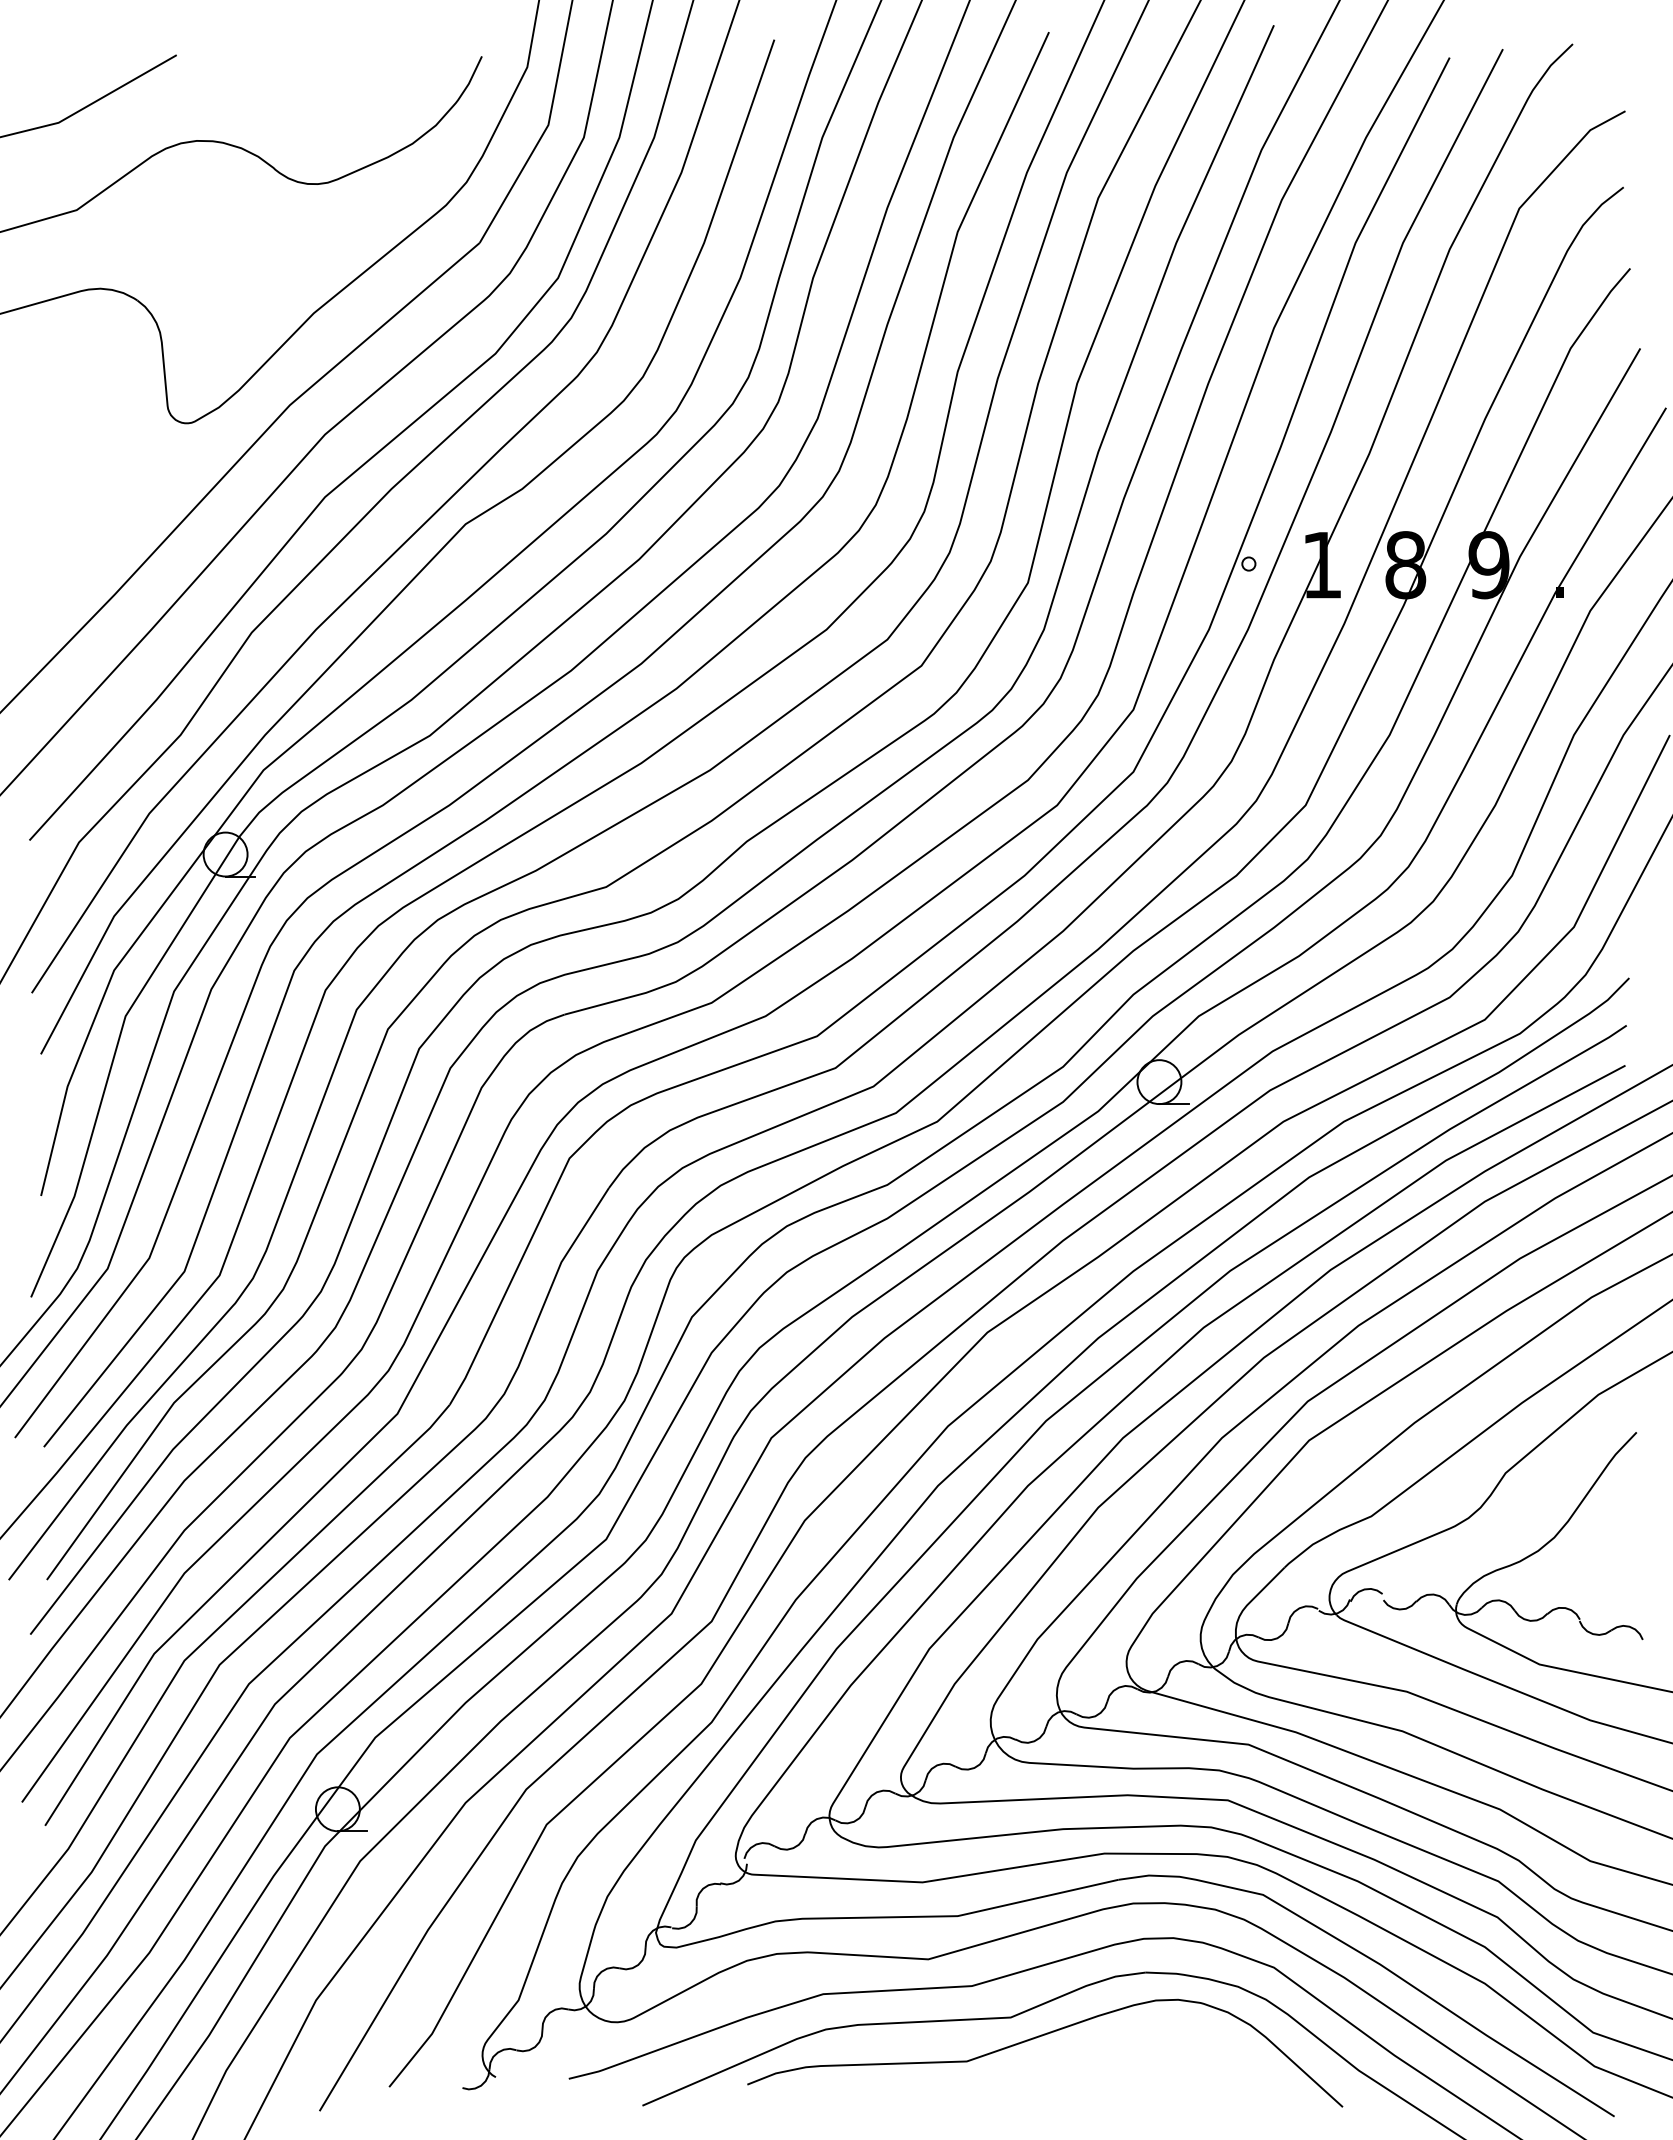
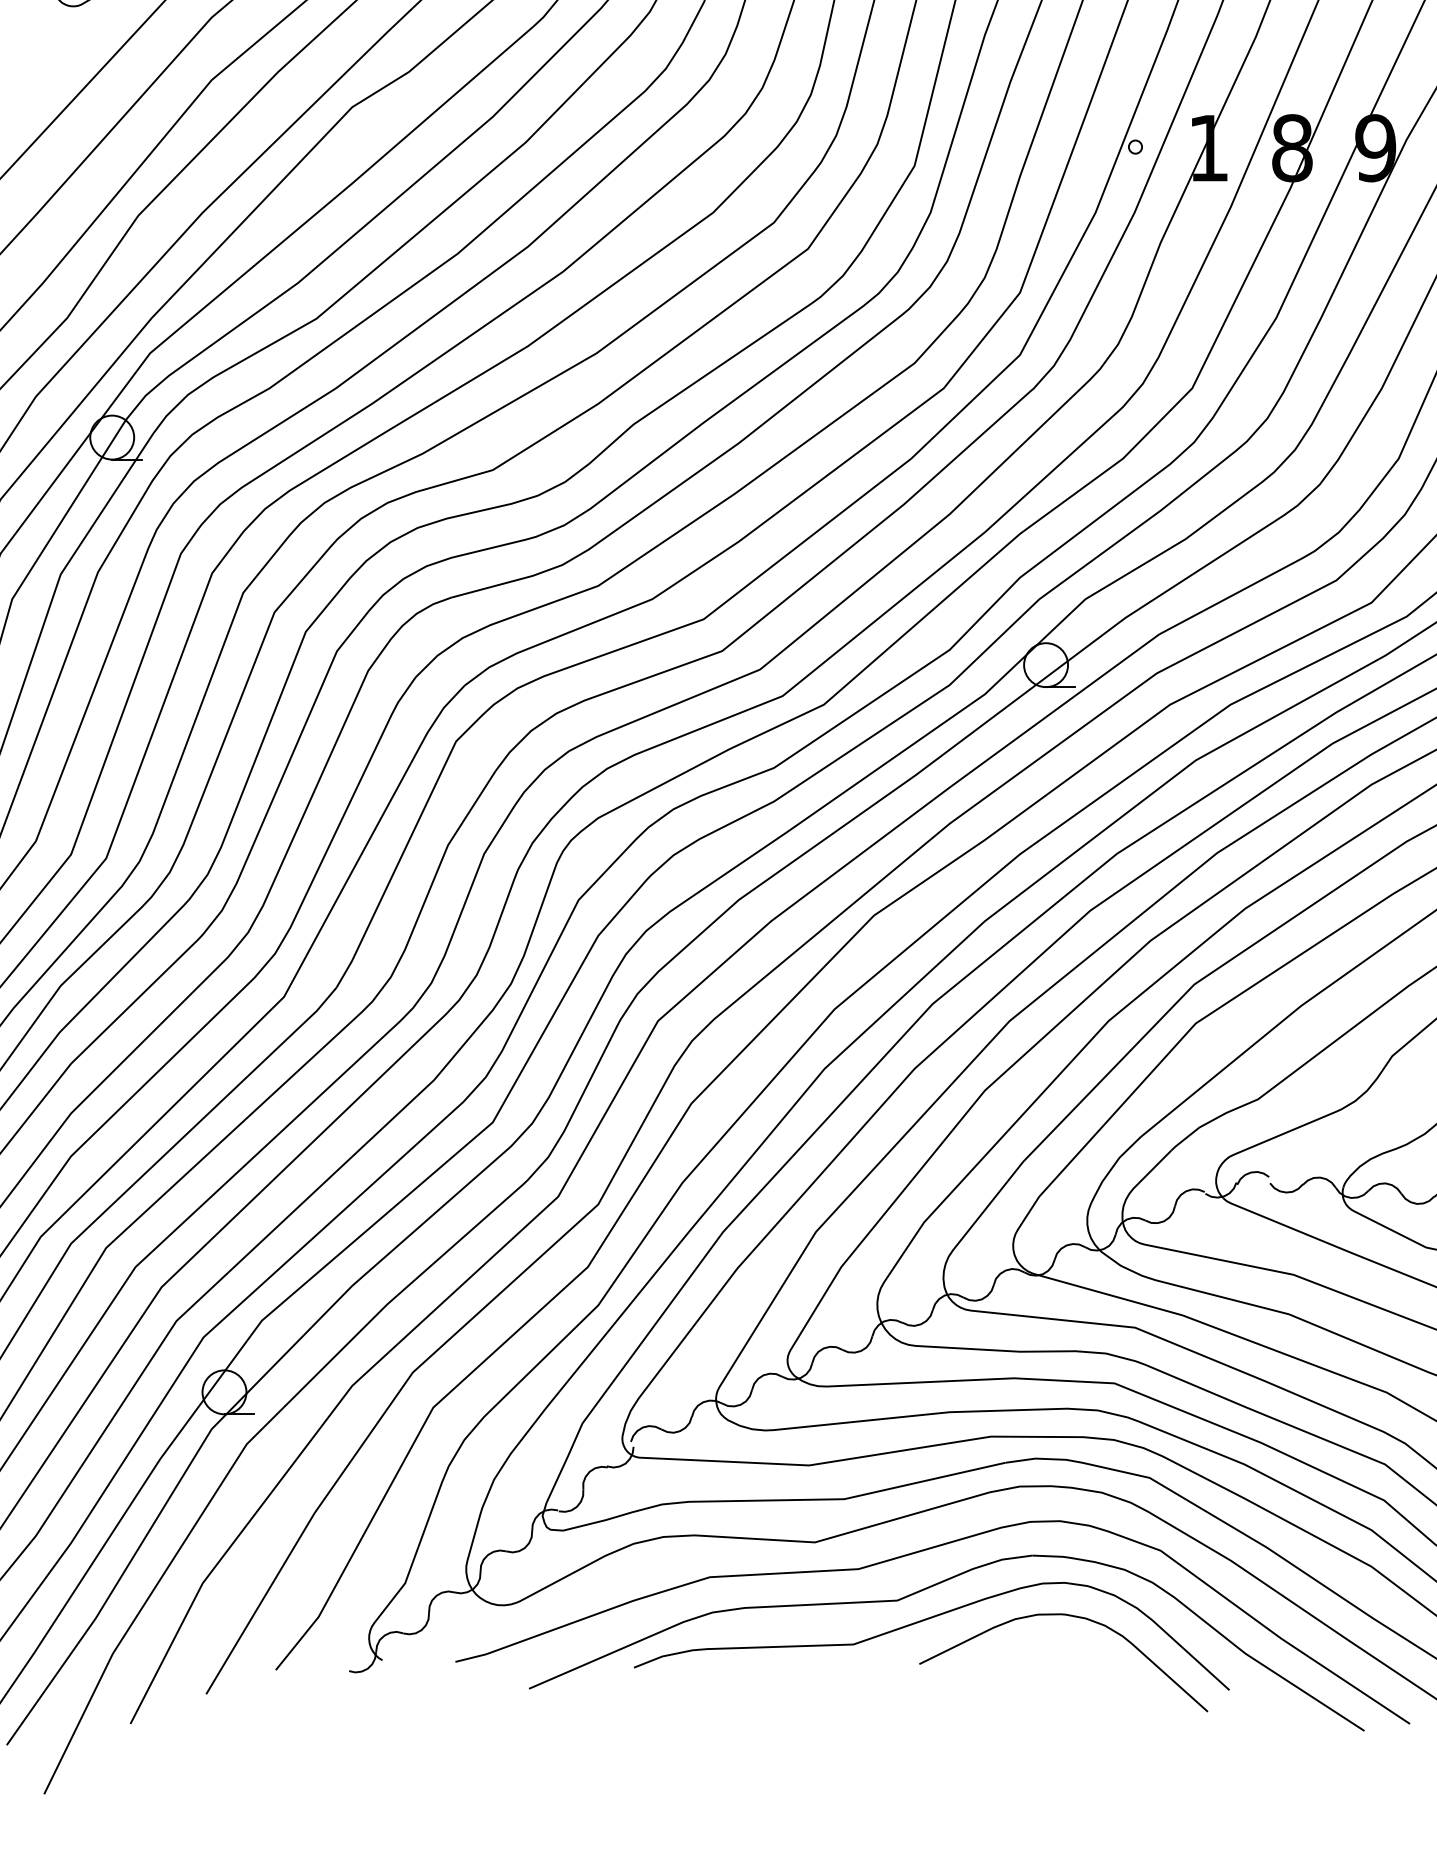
curve: (1187, 2034) -> (1074, 1617), added

